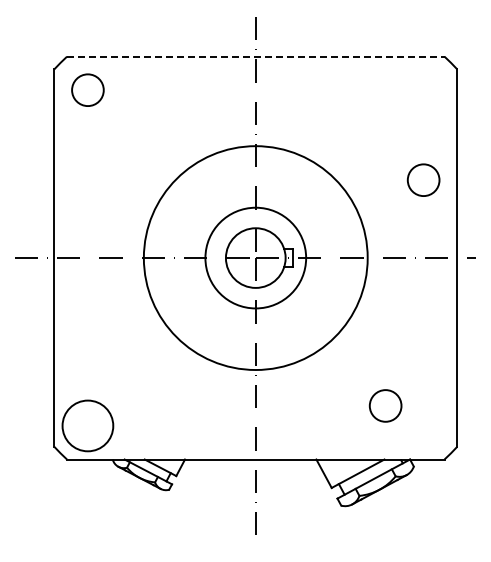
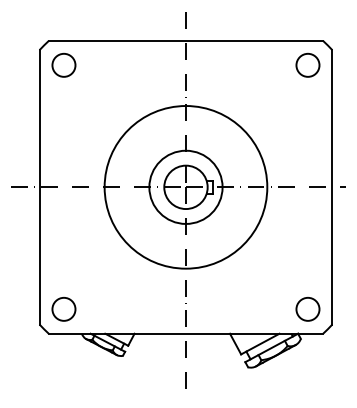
line: (255, 56) -> (185, 40), dashed -> solid
circle: (423, 179) -> (307, 64), moved
circle: (385, 405) -> (307, 309), moved
circle: (87, 425) -> (63, 309), size x0.62

